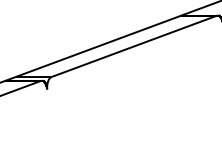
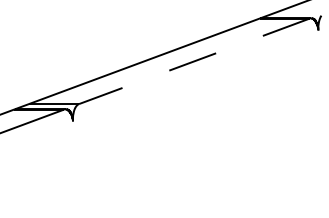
line: (134, 46) -> (194, 61), solid -> dashed

